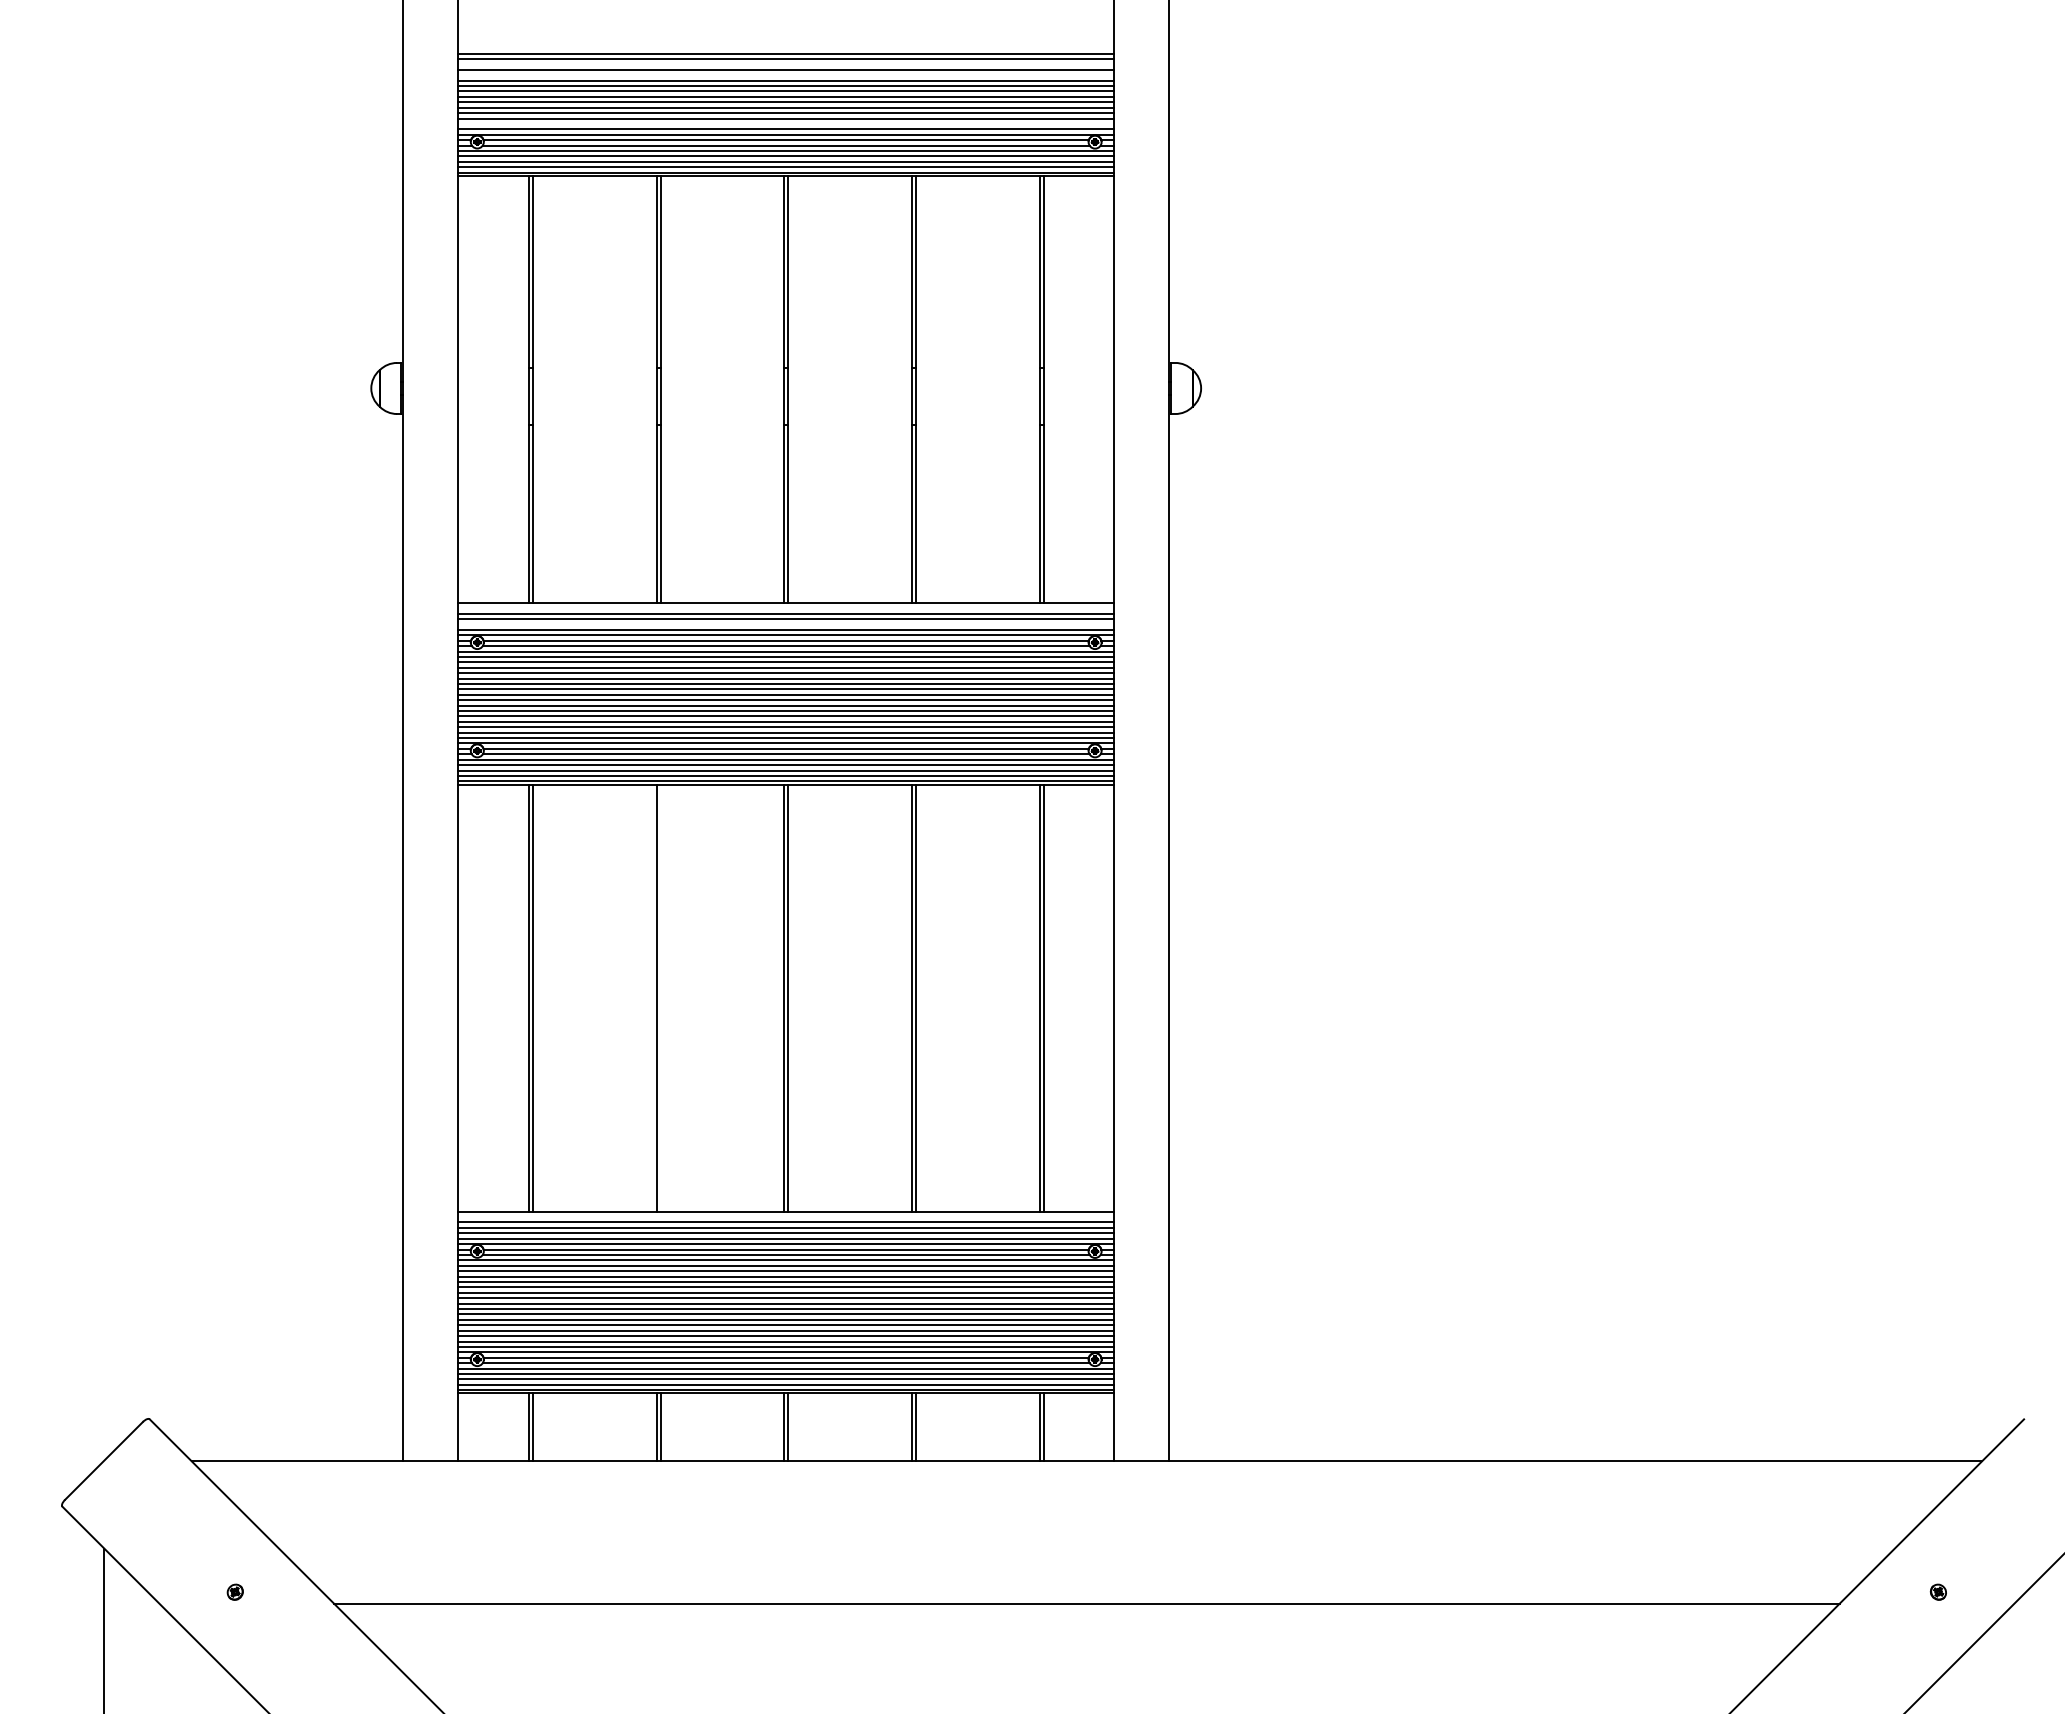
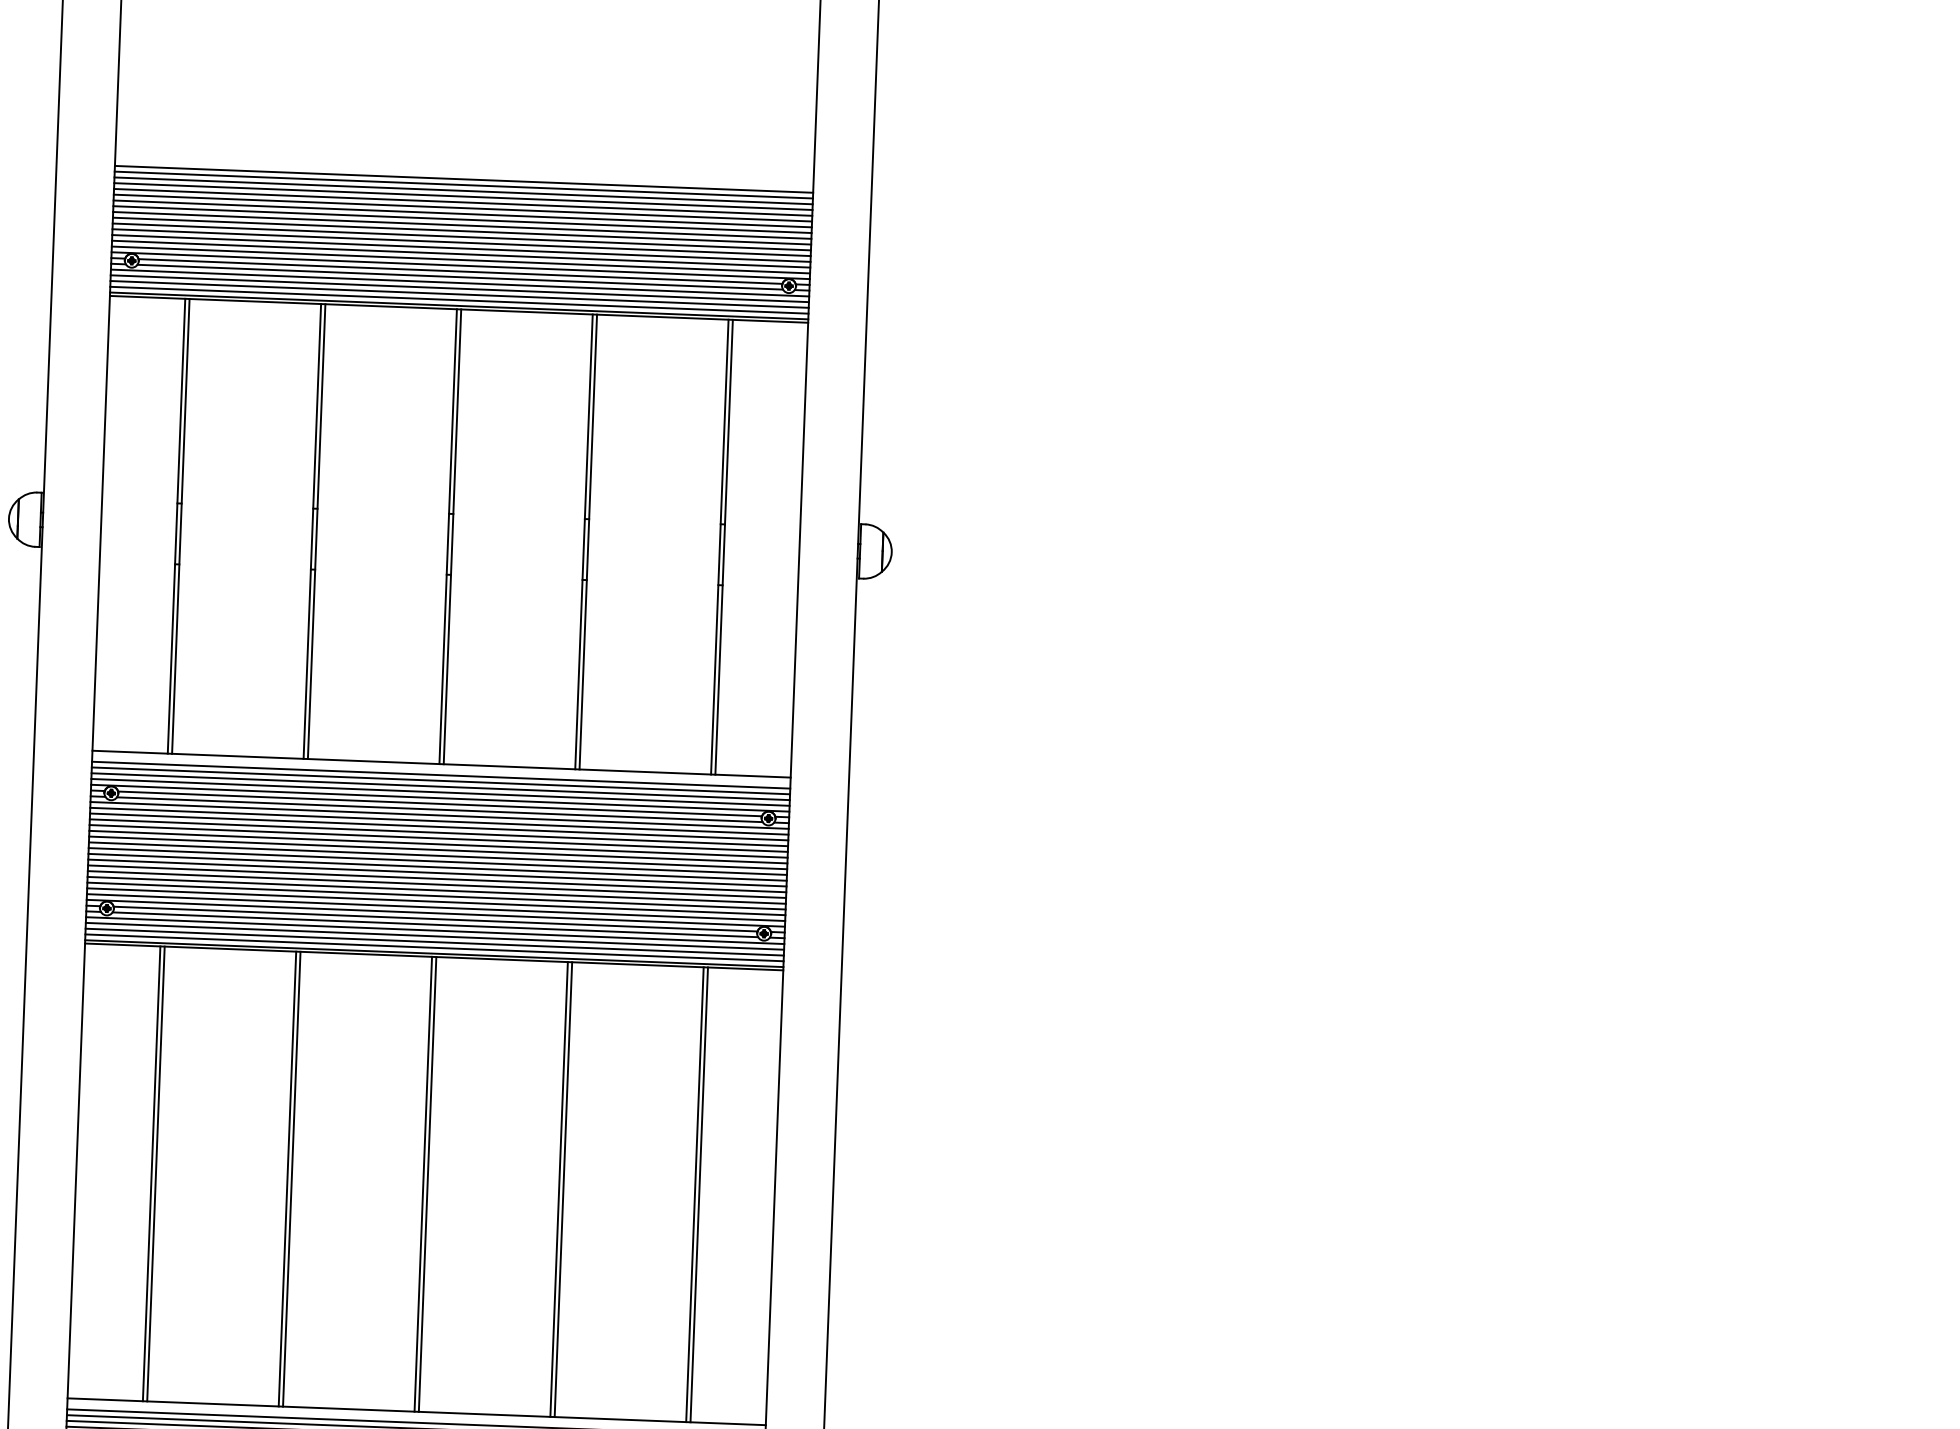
line: (786, 64) -> (463, 190), added
line: (786, 75) -> (463, 202), added
line: (786, 123) -> (461, 253), added
line: (786, 624) -> (441, 786), added
line: (660, 998) -> (291, 1179), added

